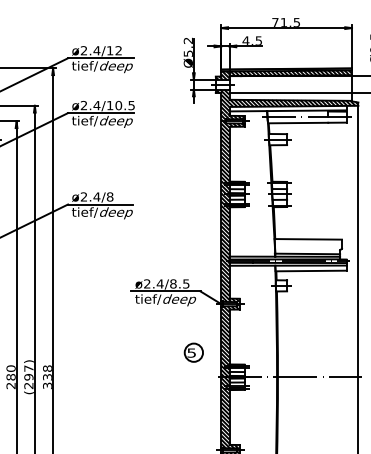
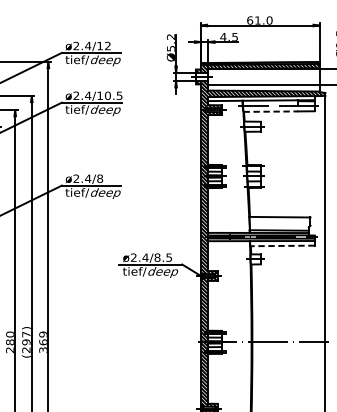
text: (286, 22) -> (260, 20), 71.5 -> 61.0
line: (298, 123) -> (271, 112), solid -> dashed
line: (310, 271) -> (281, 246), solid -> dashed
part: (193, 352) -> (175, 319), removed
text: (47, 372) -> (43, 338), 338 -> 369

